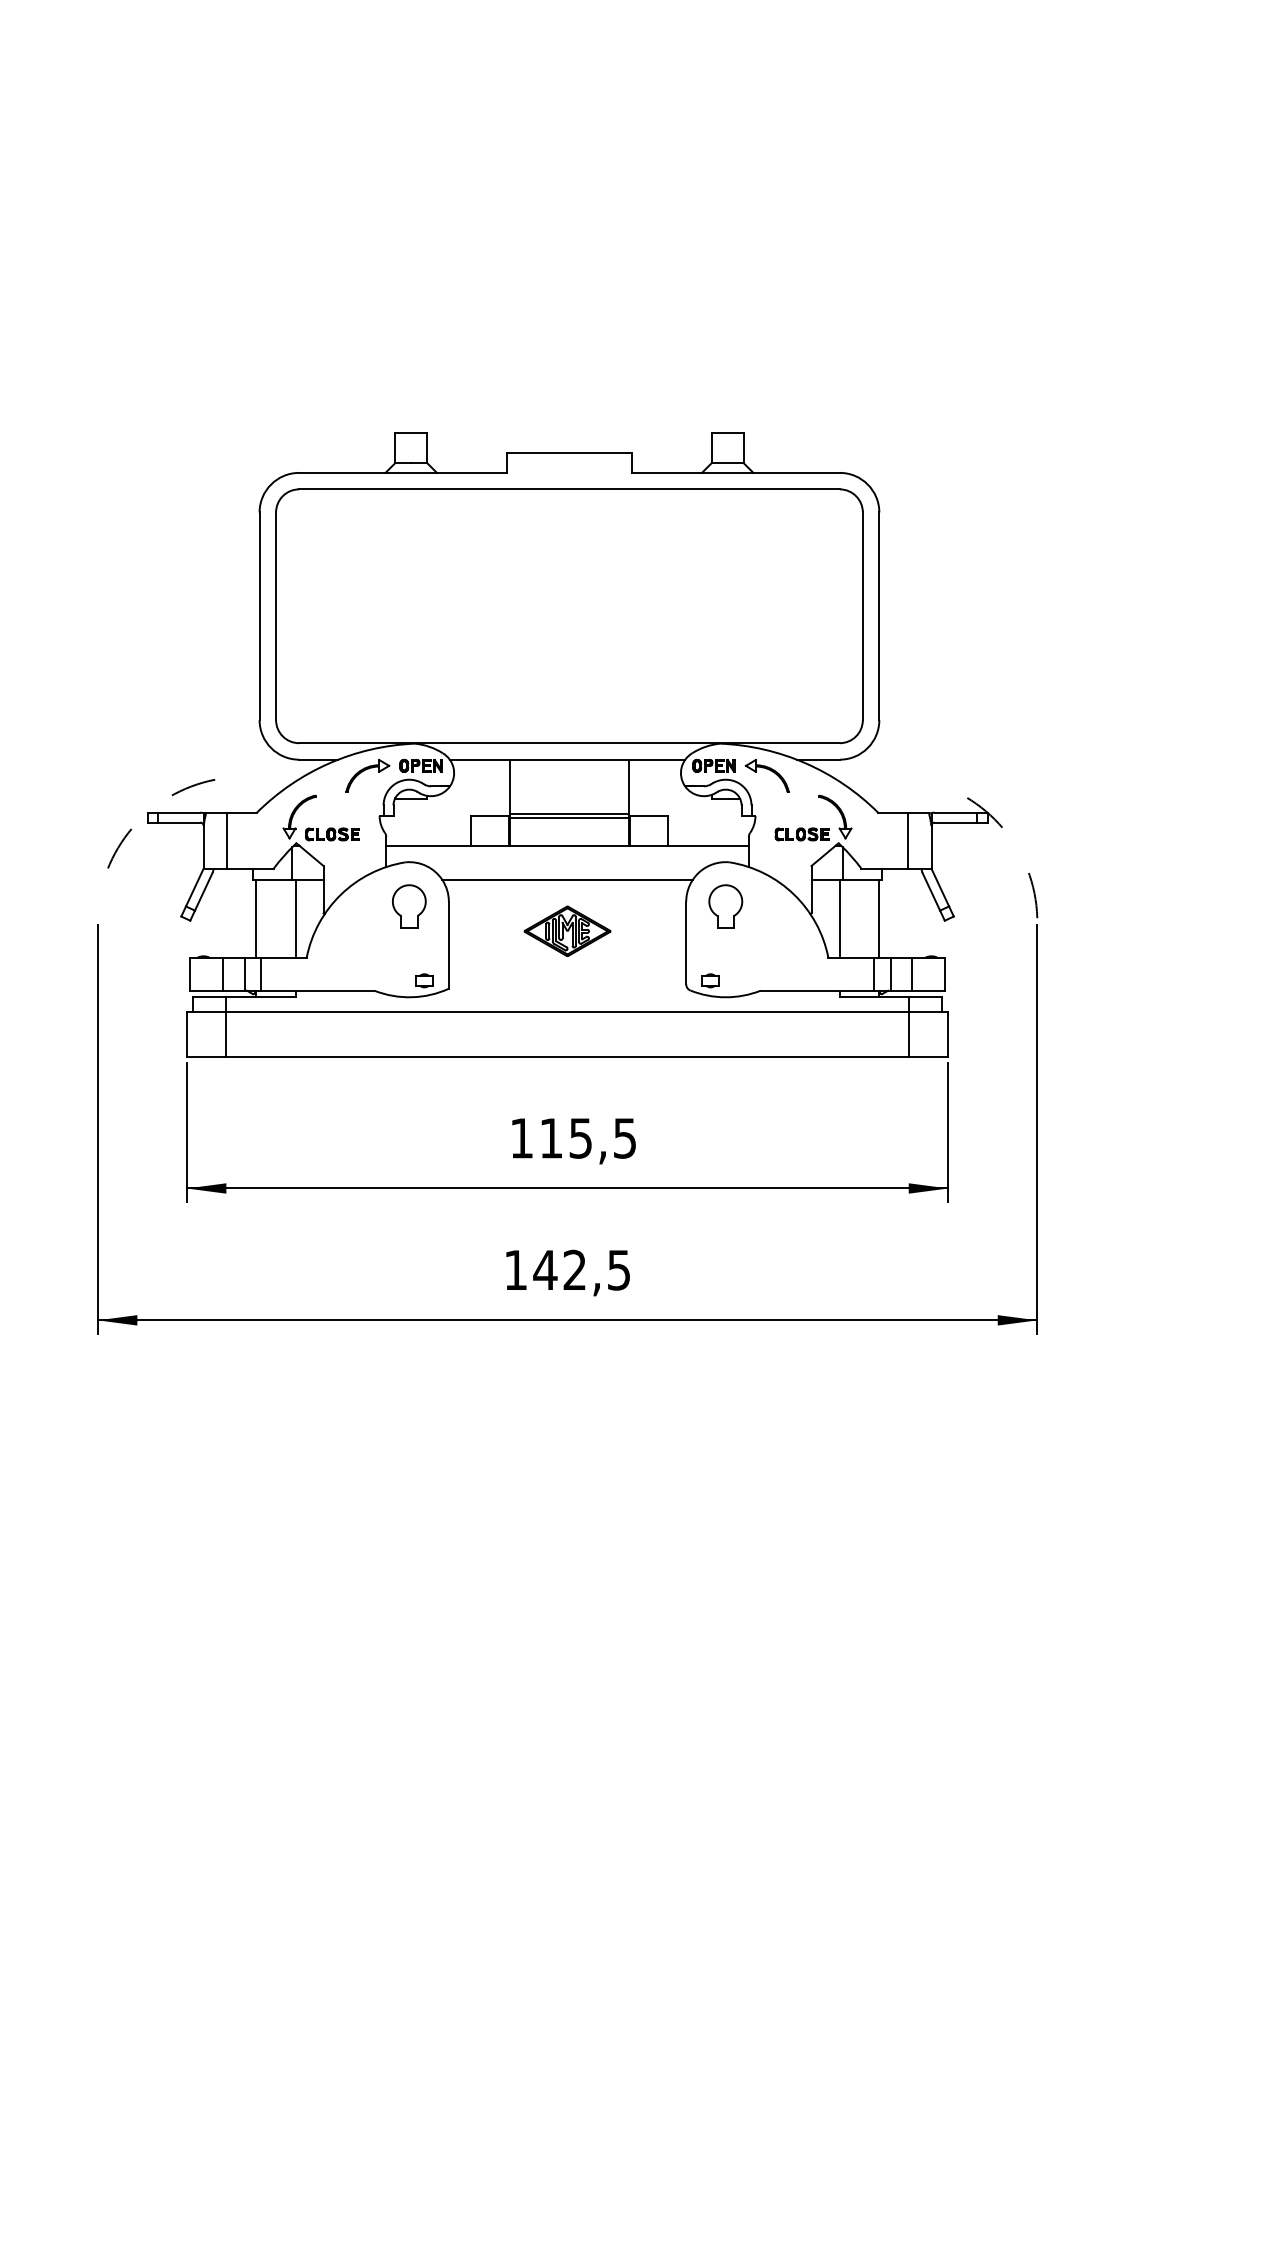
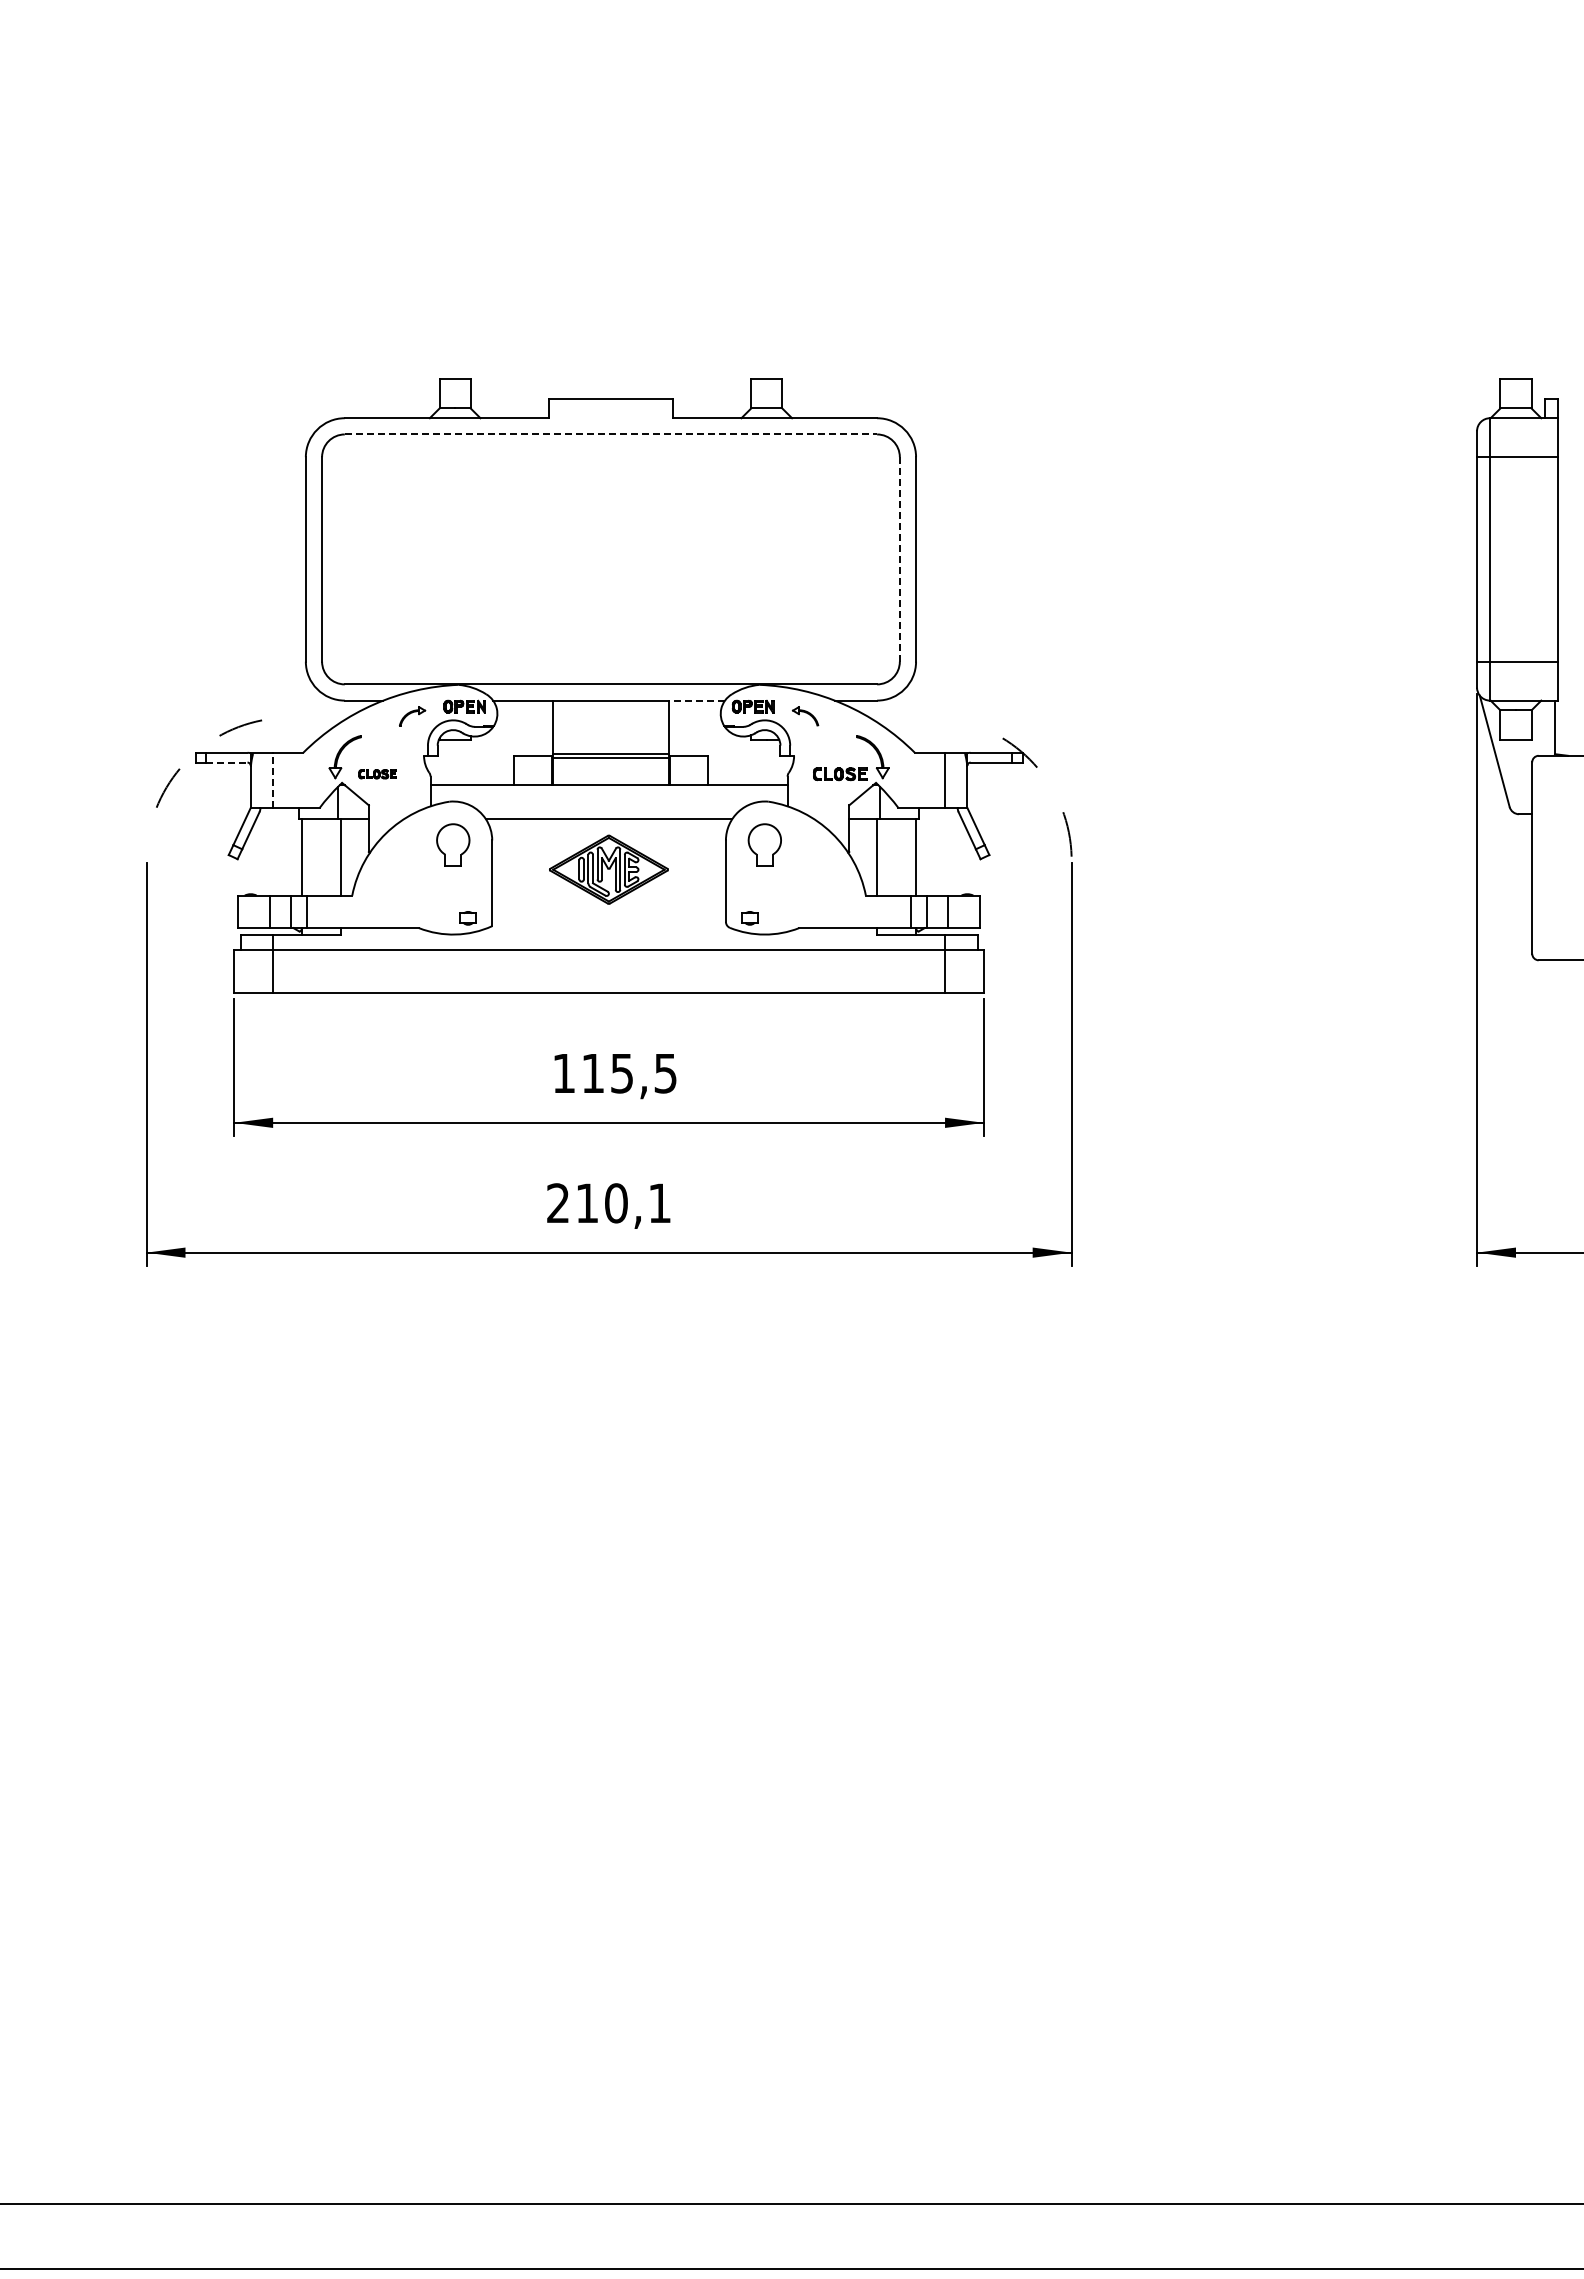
line: (570, 489) -> (611, 434), solid -> dashed
line: (862, 615) -> (899, 558), solid -> dashed
line: (657, 759) -> (697, 700), solid -> dashed
part: (367, 775) -> (412, 716), size x0.6
part: (767, 775) -> (805, 716), size x0.6
line: (179, 822) -> (226, 762), solid -> dashed
part: (332, 834) -> (377, 774), size x0.7
line: (226, 840) -> (273, 780), solid -> dashed
part: (567, 931) -> (609, 869), size x1.4
text: (566, 1270) -> (608, 1203), 142,5 -> 210,1

